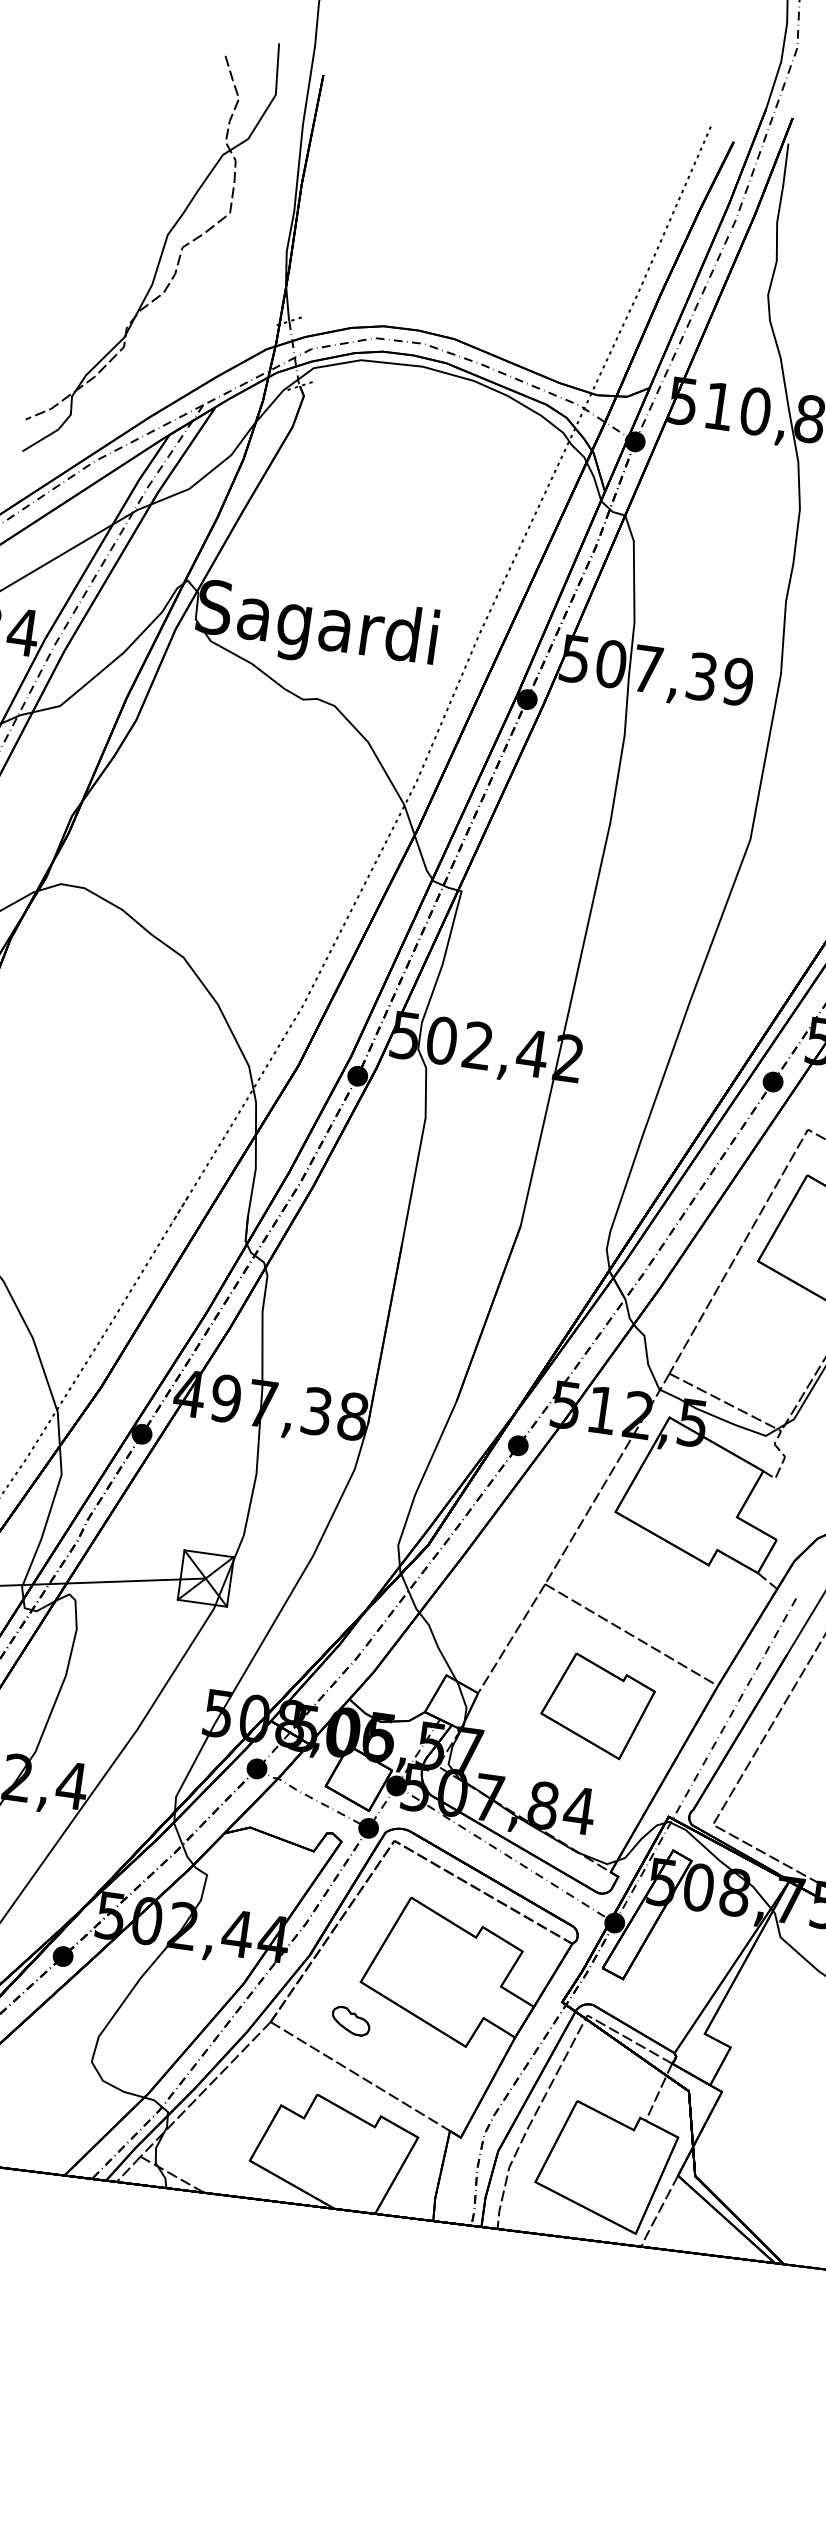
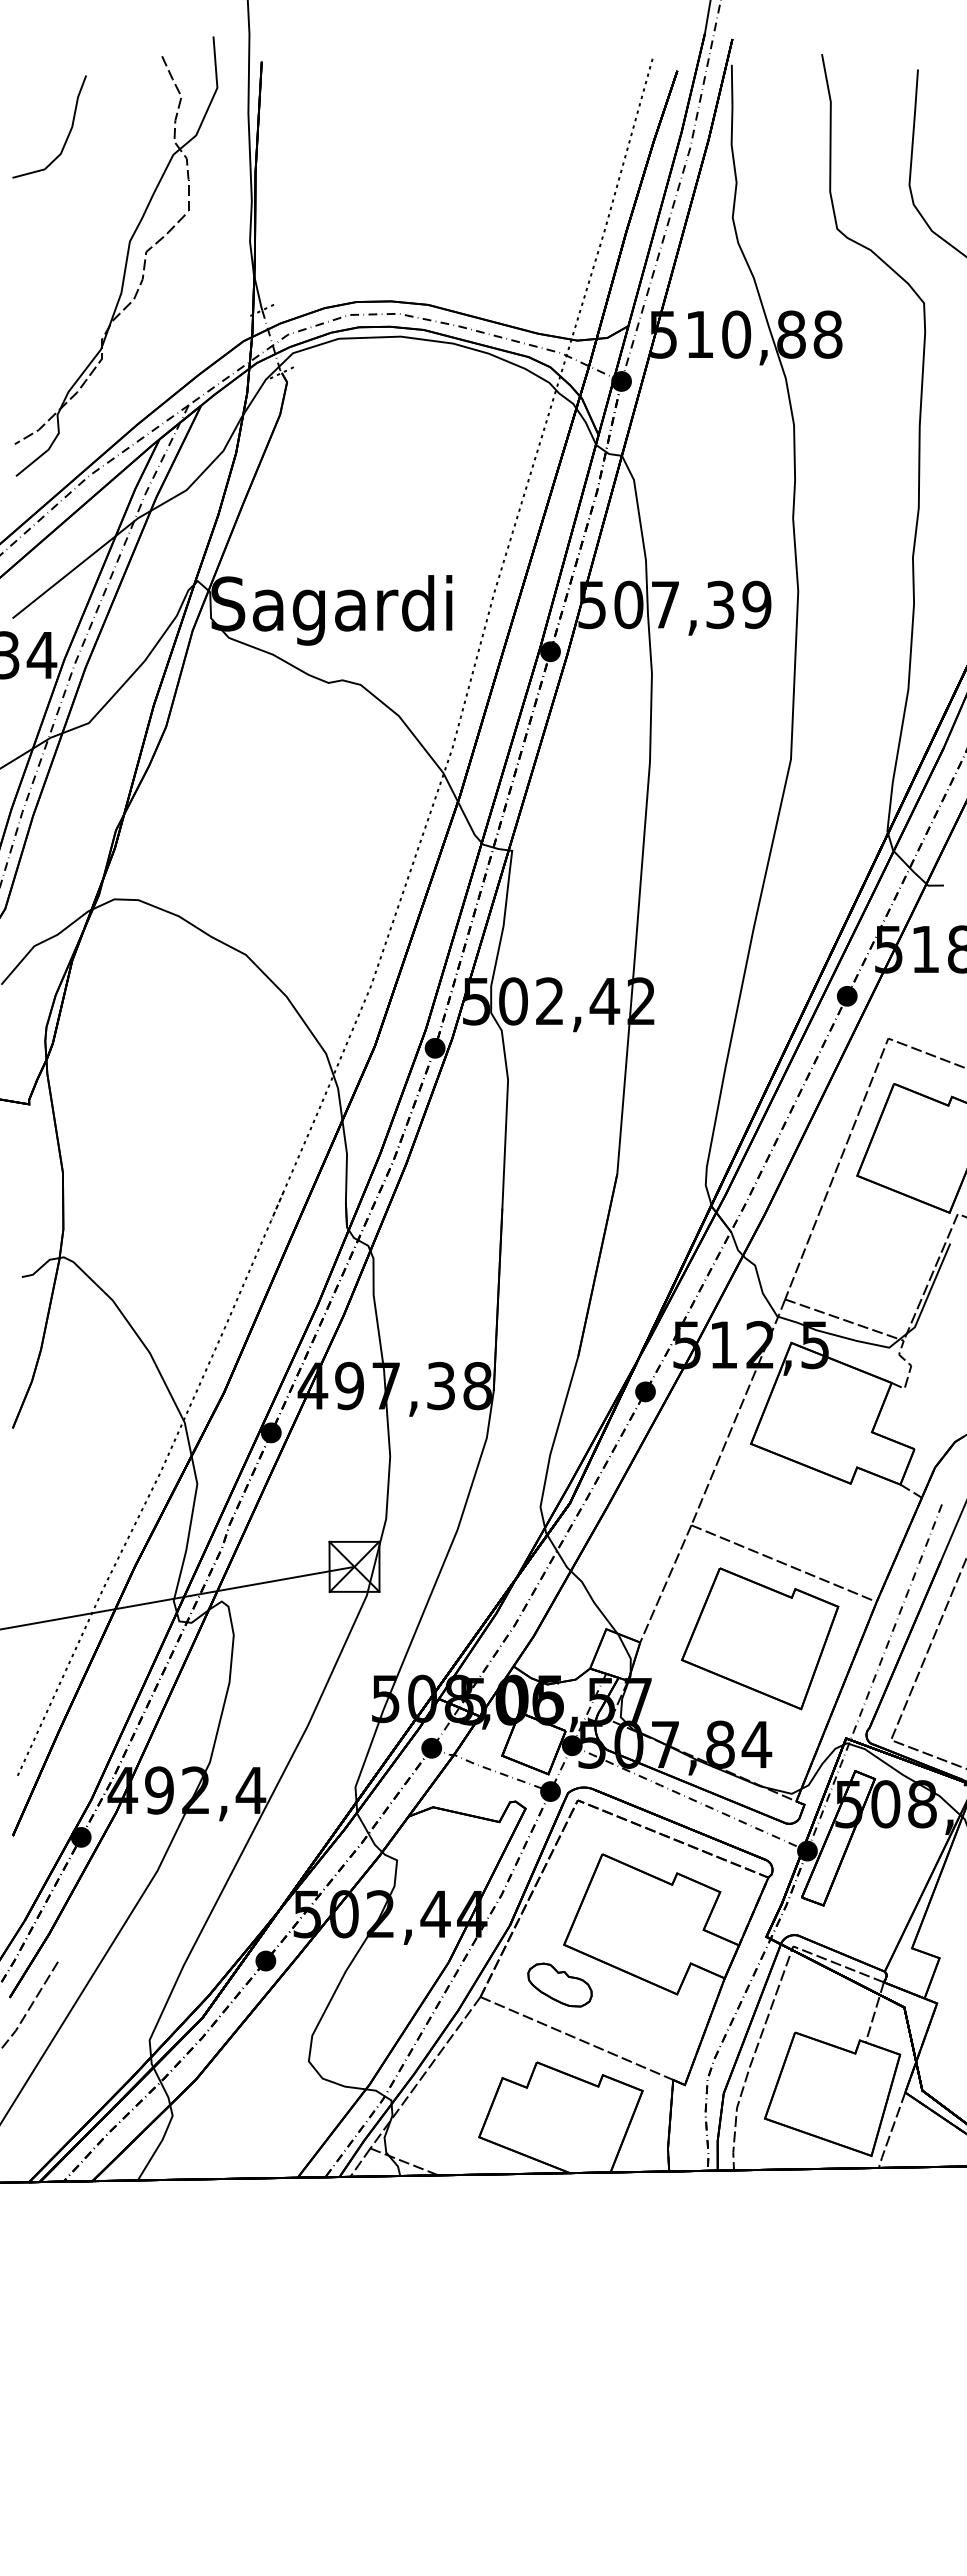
curve: (120, 121) -> (67, 135), added
part: (597, 1705) -> (760, 1638), size x1.43
part: (350, 2020) -> (559, 1984), size x1.67

